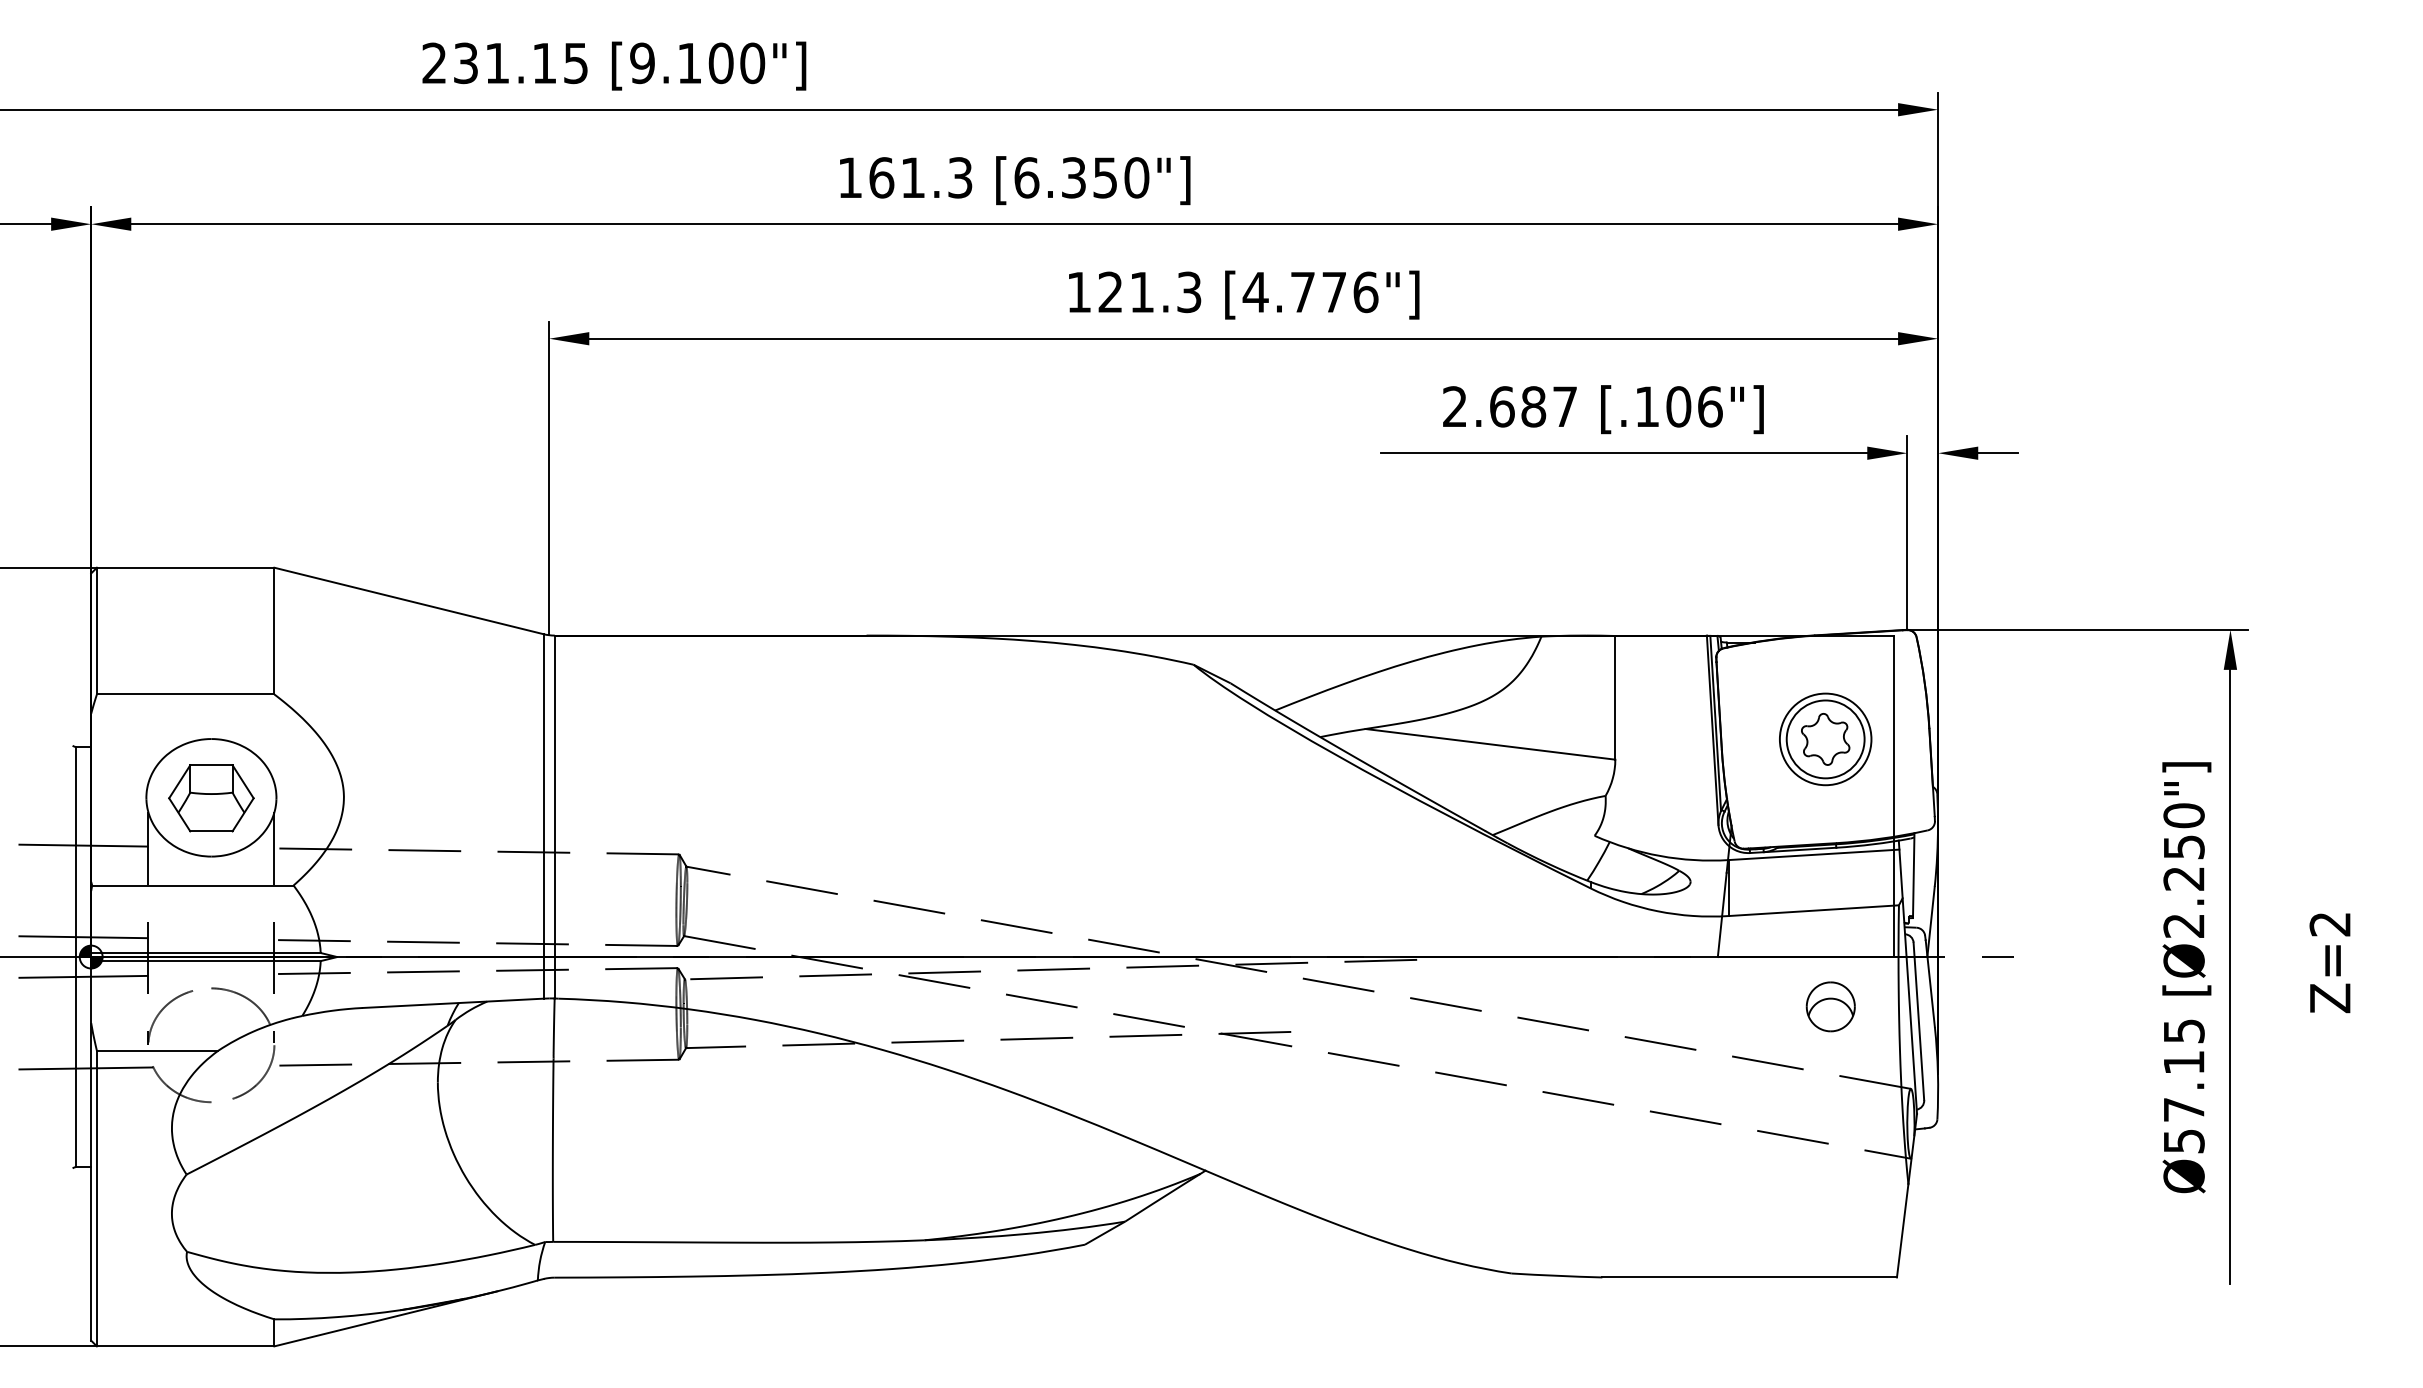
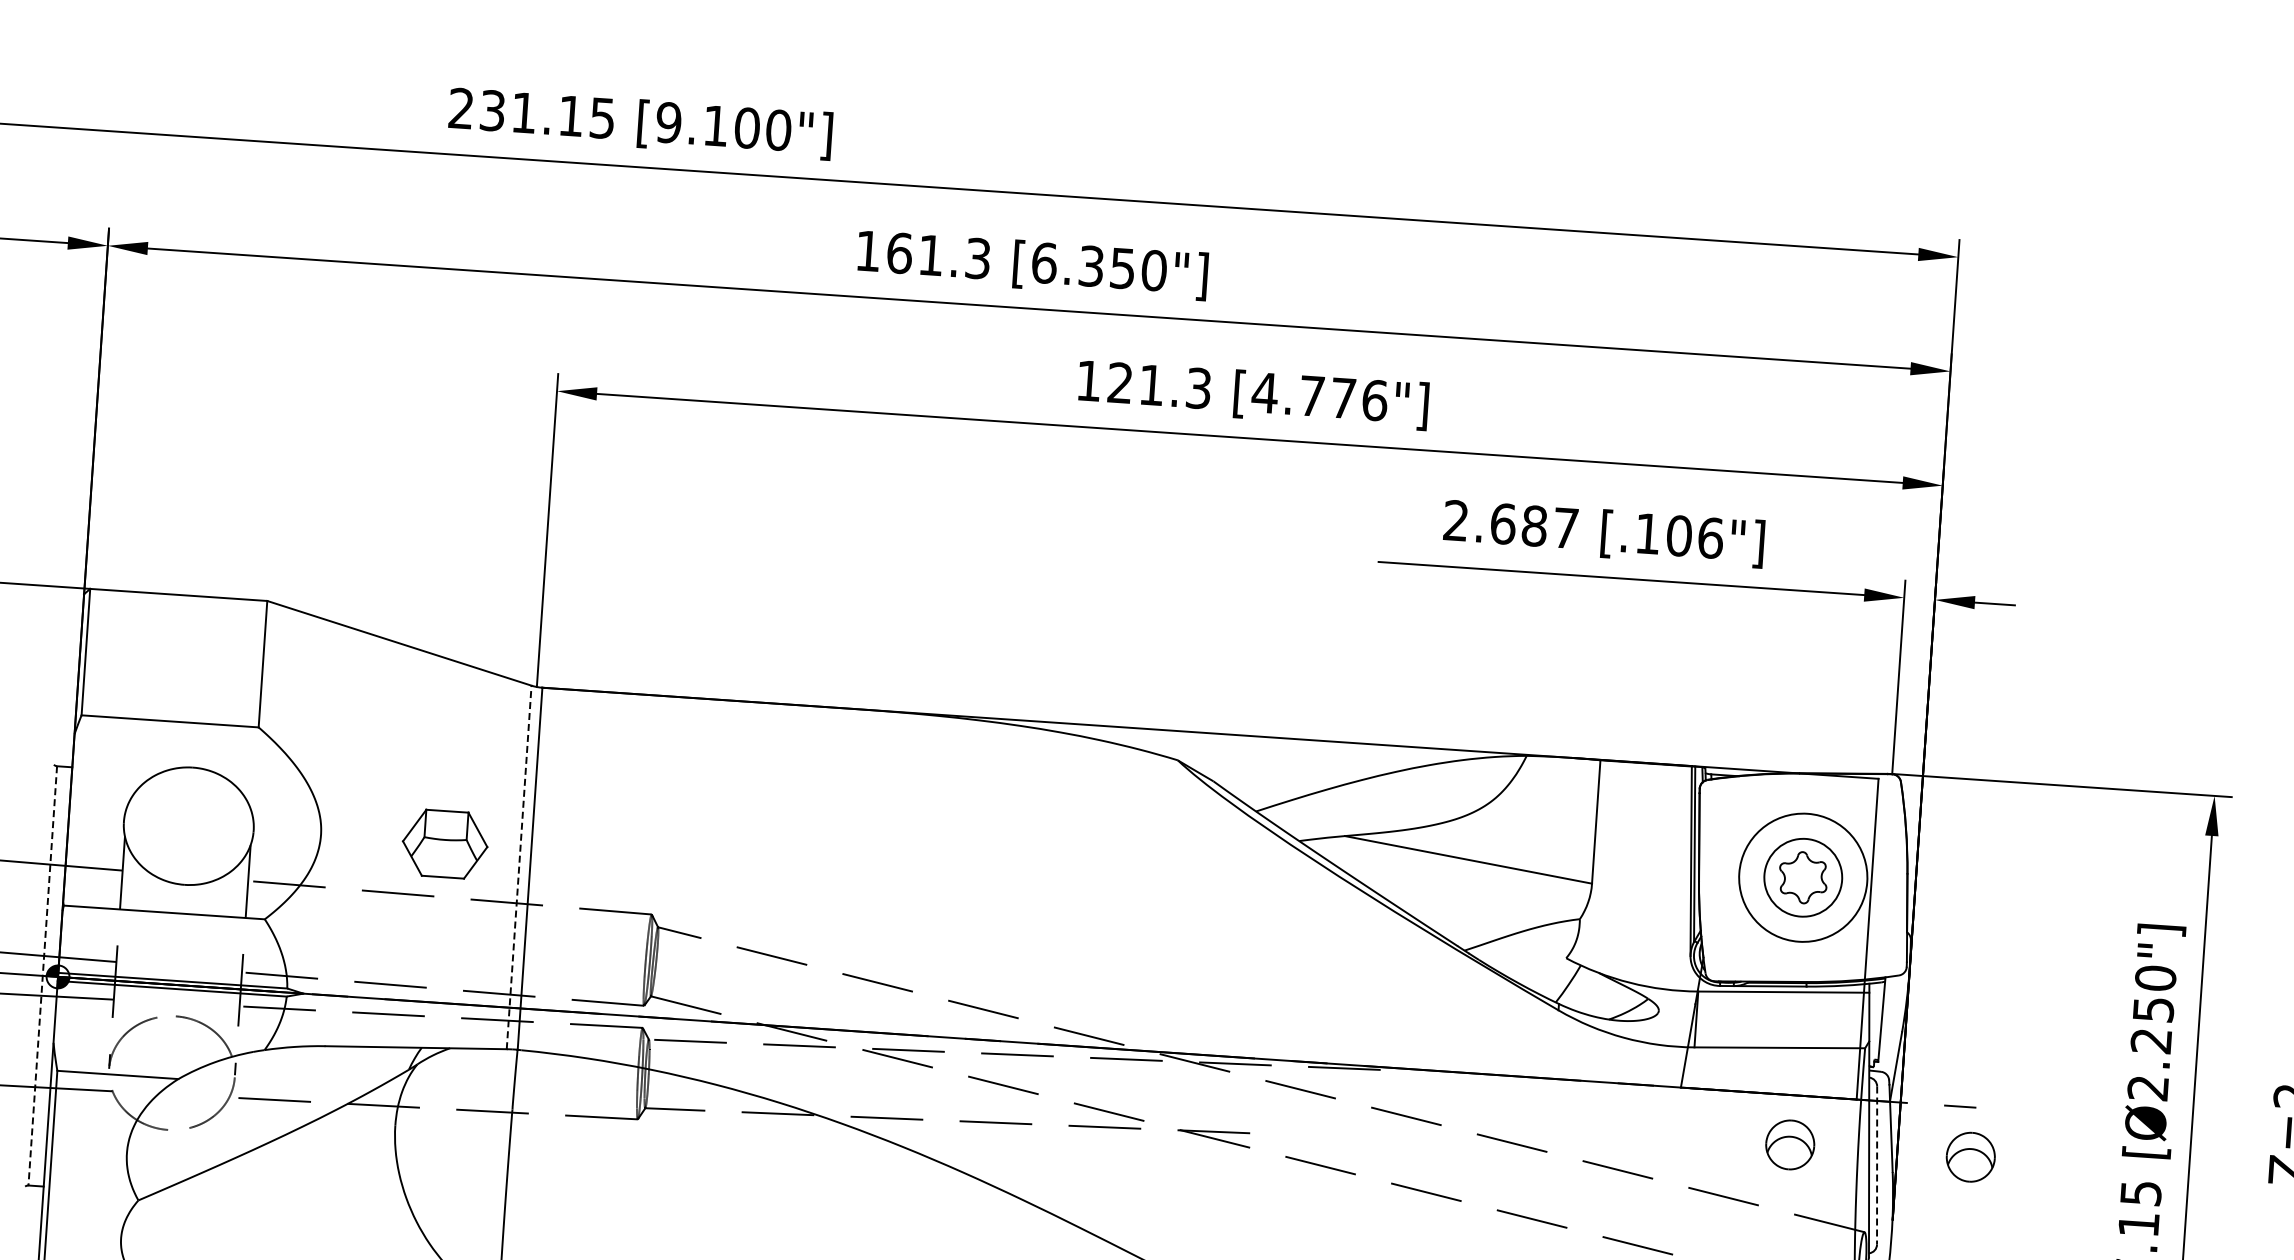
circle: (1825, 739) -> (1803, 877), size x1.4
part: (211, 798) -> (445, 844), moved
line: (543, 815) -> (518, 866), solid -> dashed
line: (75, 957) -> (42, 976), solid -> dashed
part: (2011, 1006) -> (1970, 1156), added
line: (1918, 1021) -> (1876, 1165), solid -> dashed

